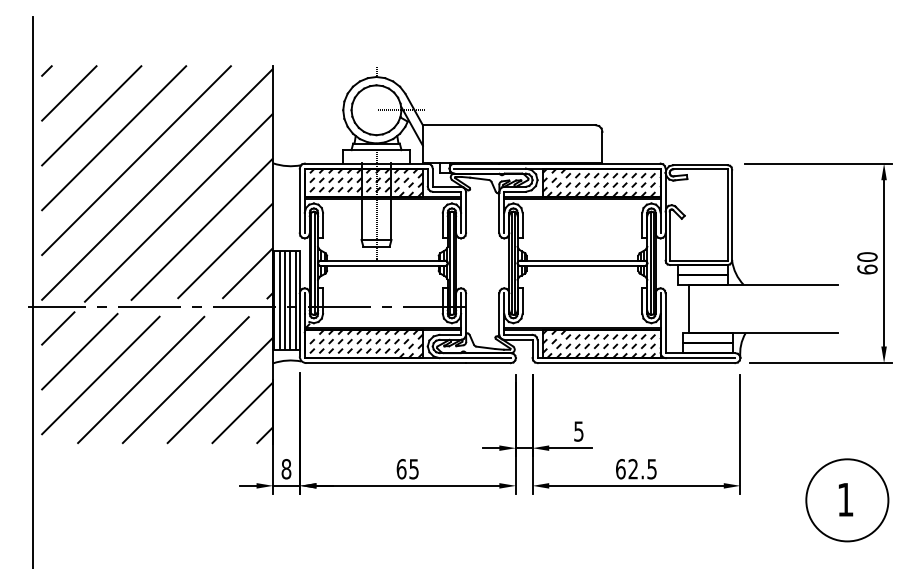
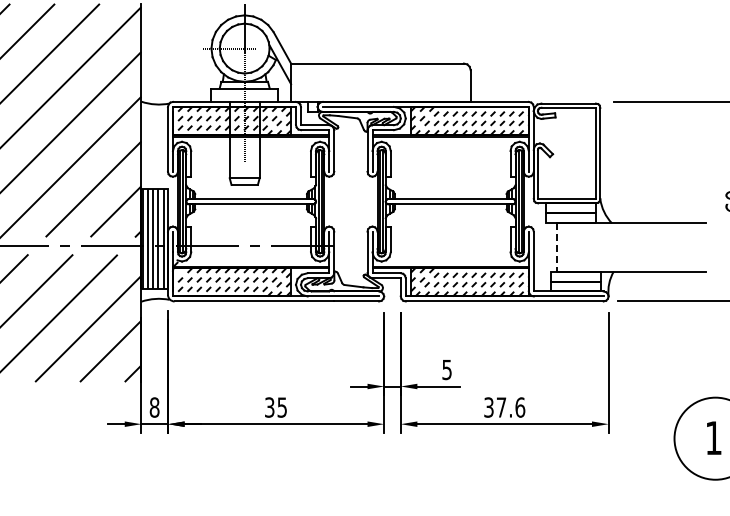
line: (688, 309) -> (556, 247), solid -> dashed
text: (401, 469) -> (269, 407), 65 -> 35
text: (636, 469) -> (504, 407), 62.5 -> 37.6

